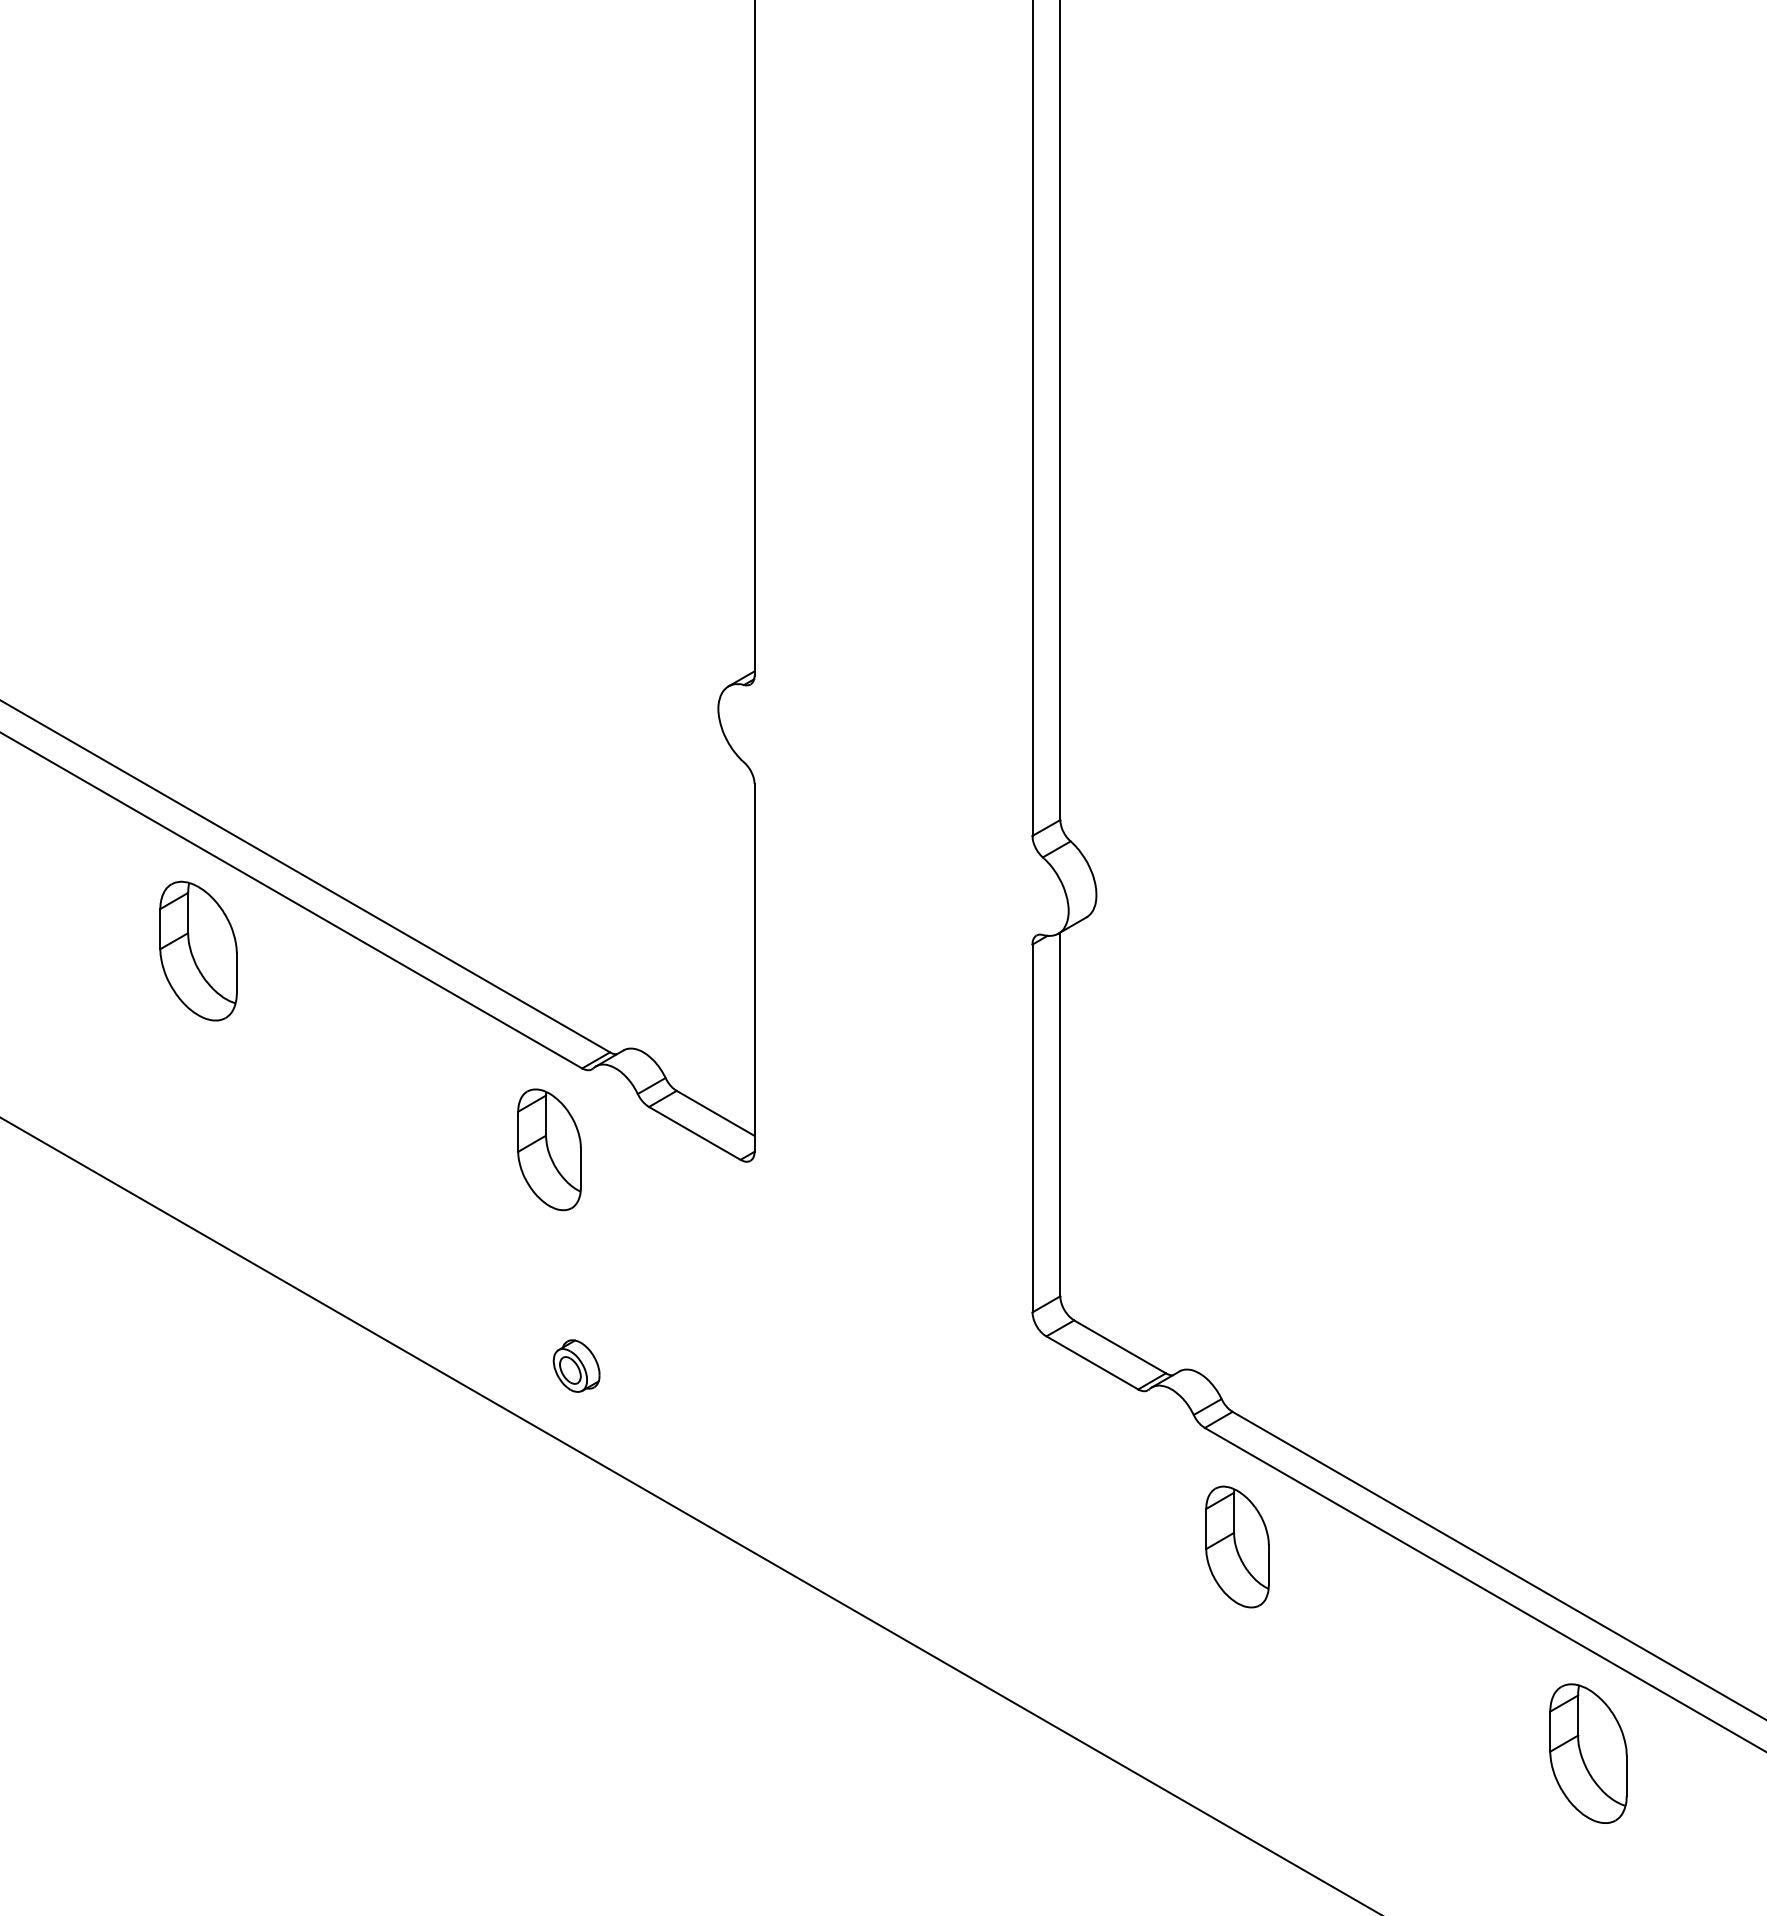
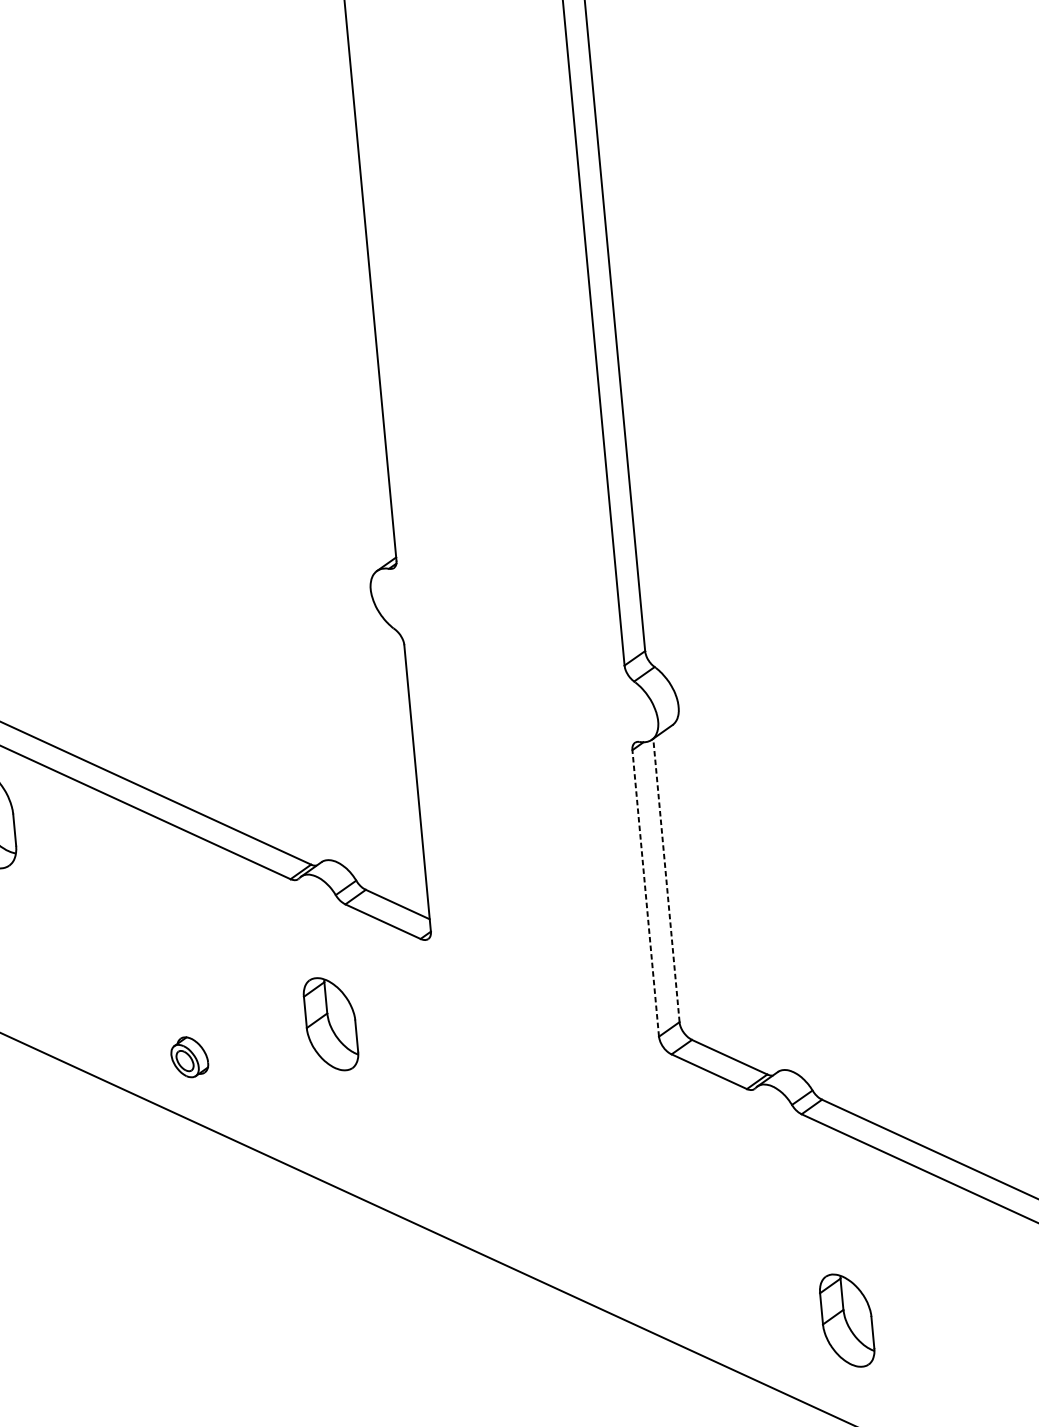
line: (1060, 1114) -> (666, 880), solid -> dashed
line: (1032, 1128) -> (645, 893), solid -> dashed
part: (549, 1149) -> (330, 1023), moved
part: (576, 1365) -> (189, 1056), moved
part: (1237, 1546) -> (847, 1320), moved

